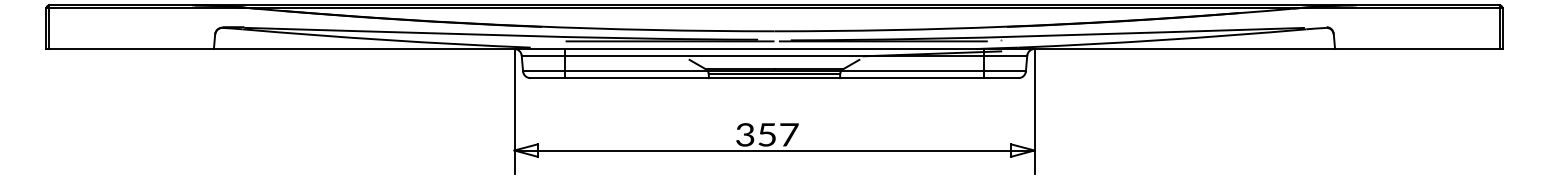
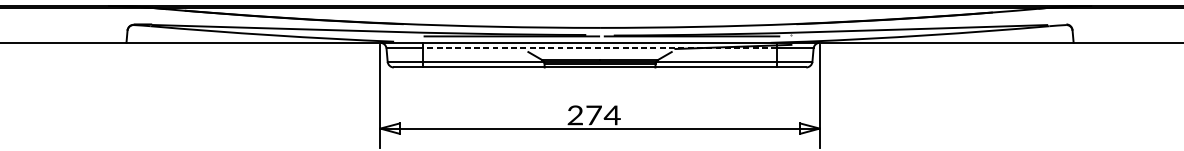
line: (774, 55) -> (600, 48), solid -> dashed
text: (767, 134) -> (594, 115), 357 -> 274

